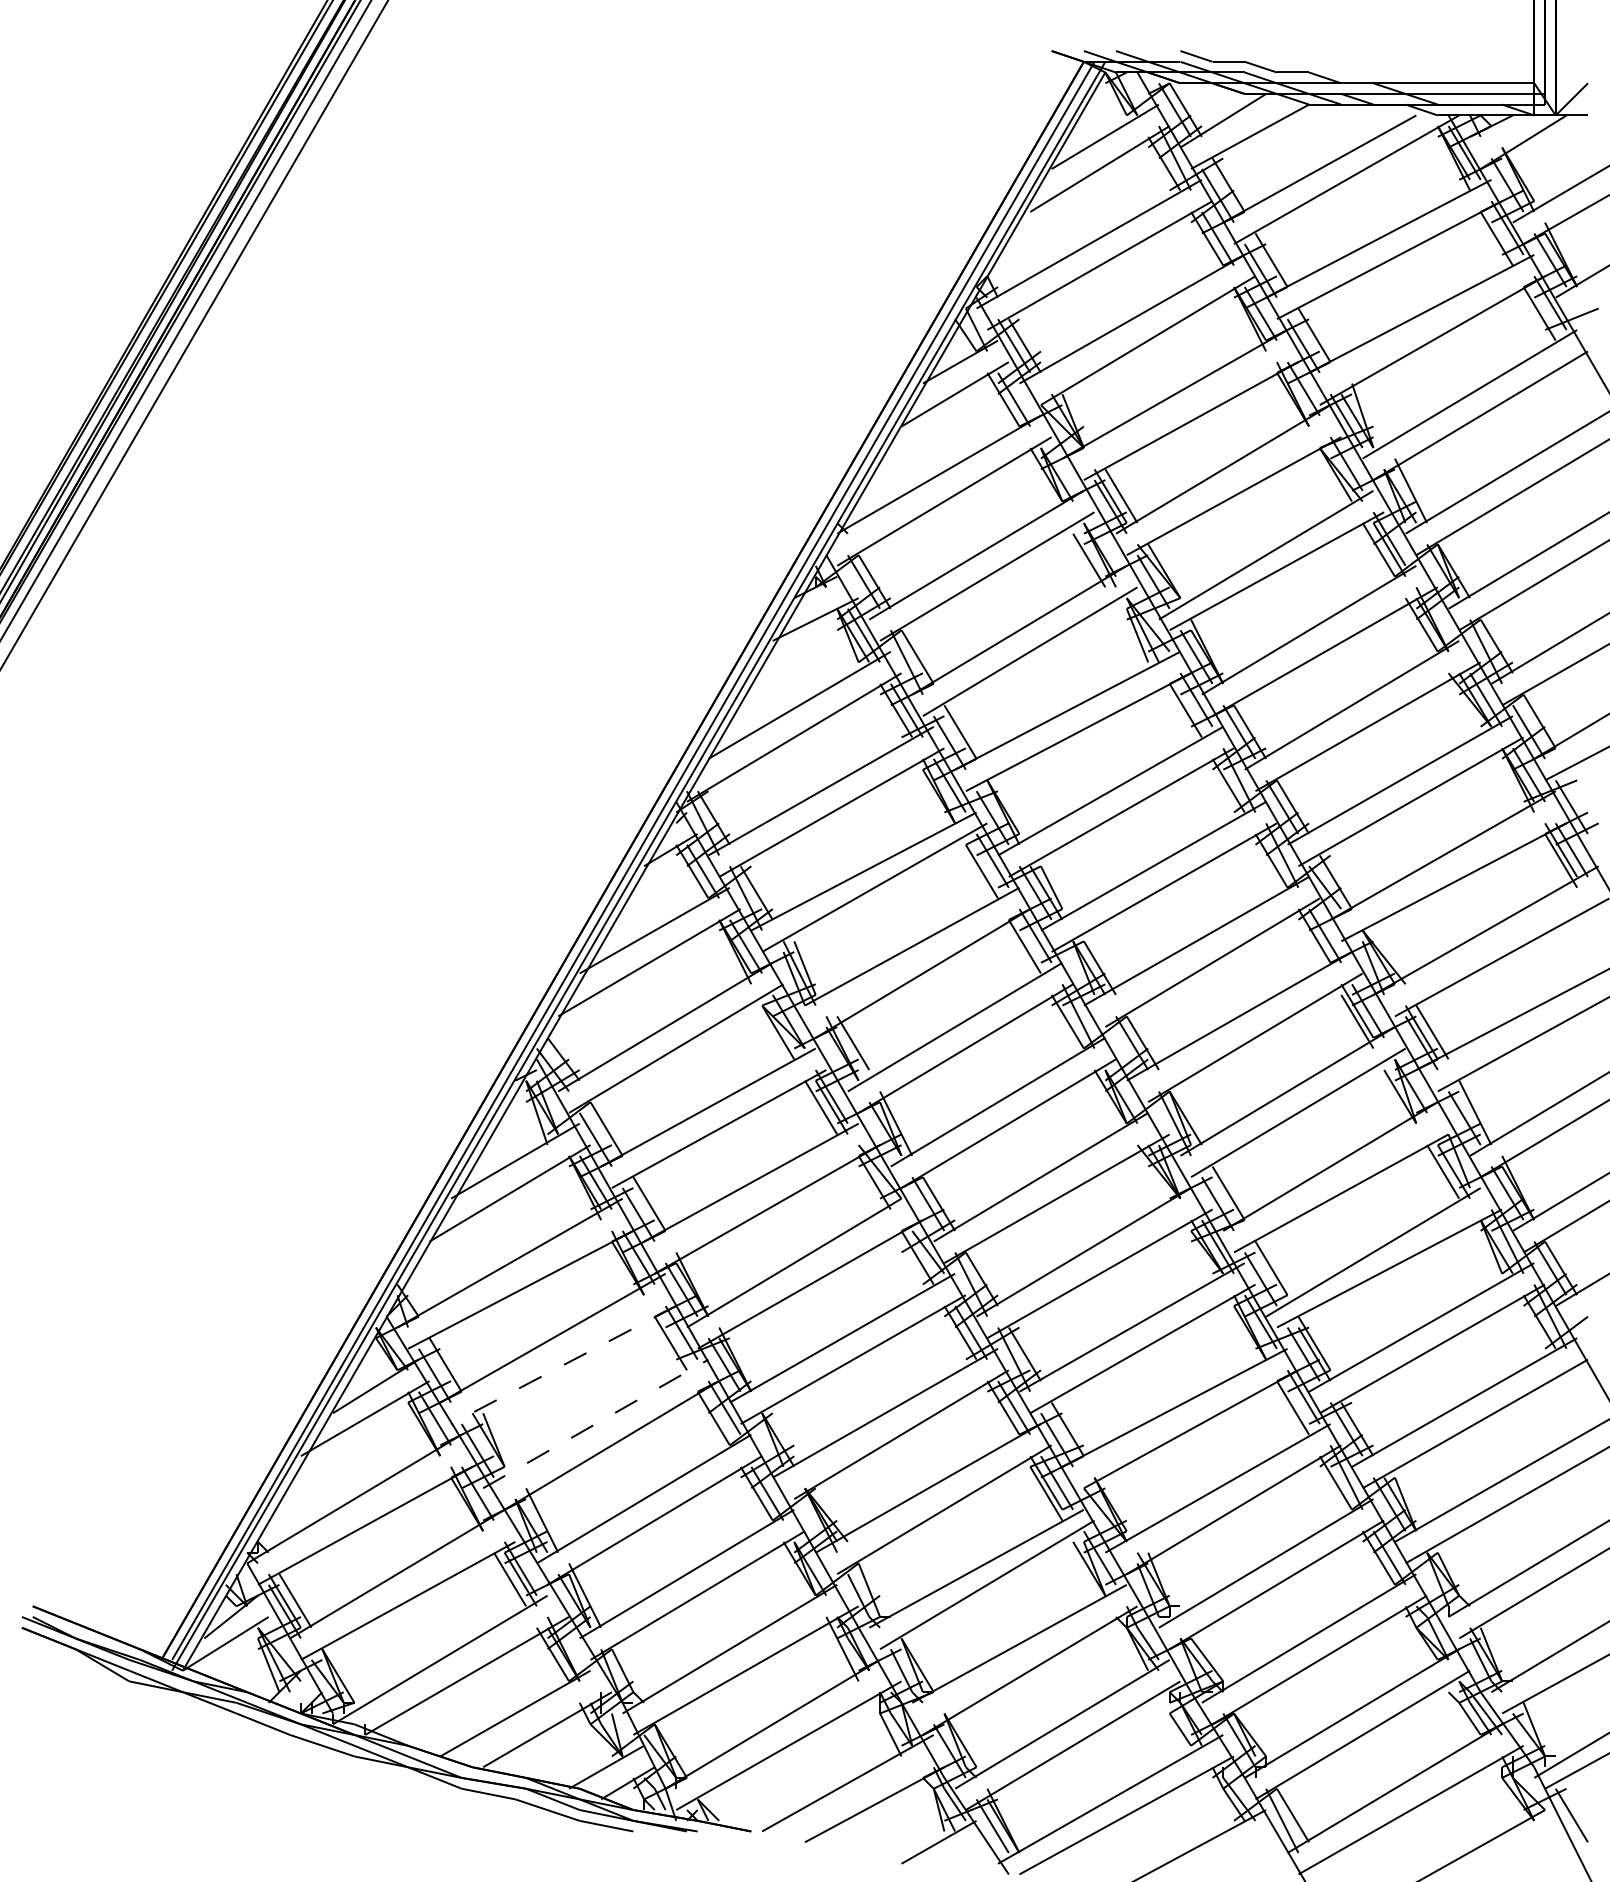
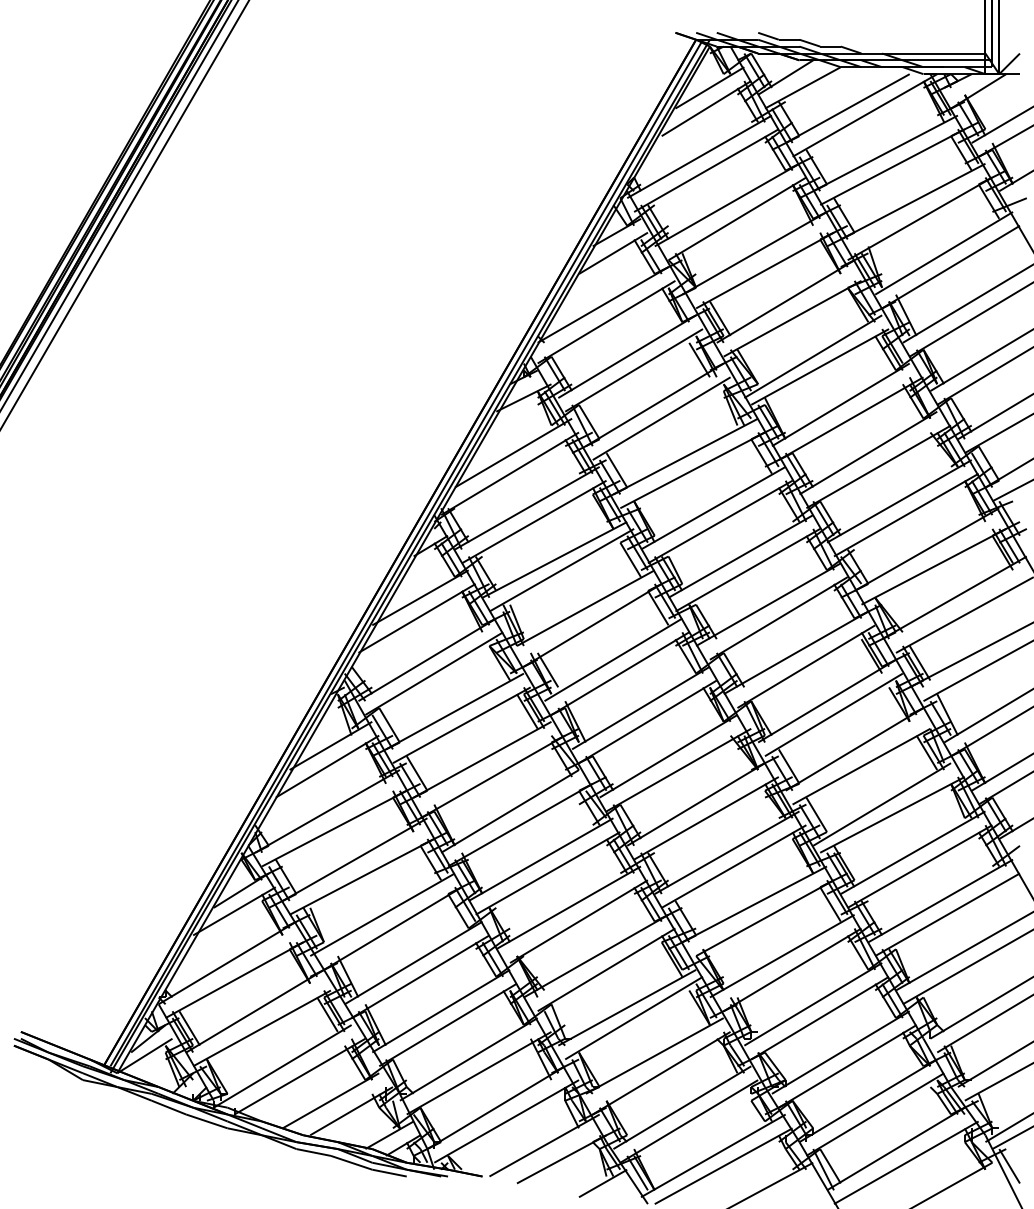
line: (562, 1364) -> (361, 876), dashed -> solid
line: (597, 1423) -> (383, 914), dashed -> solid

